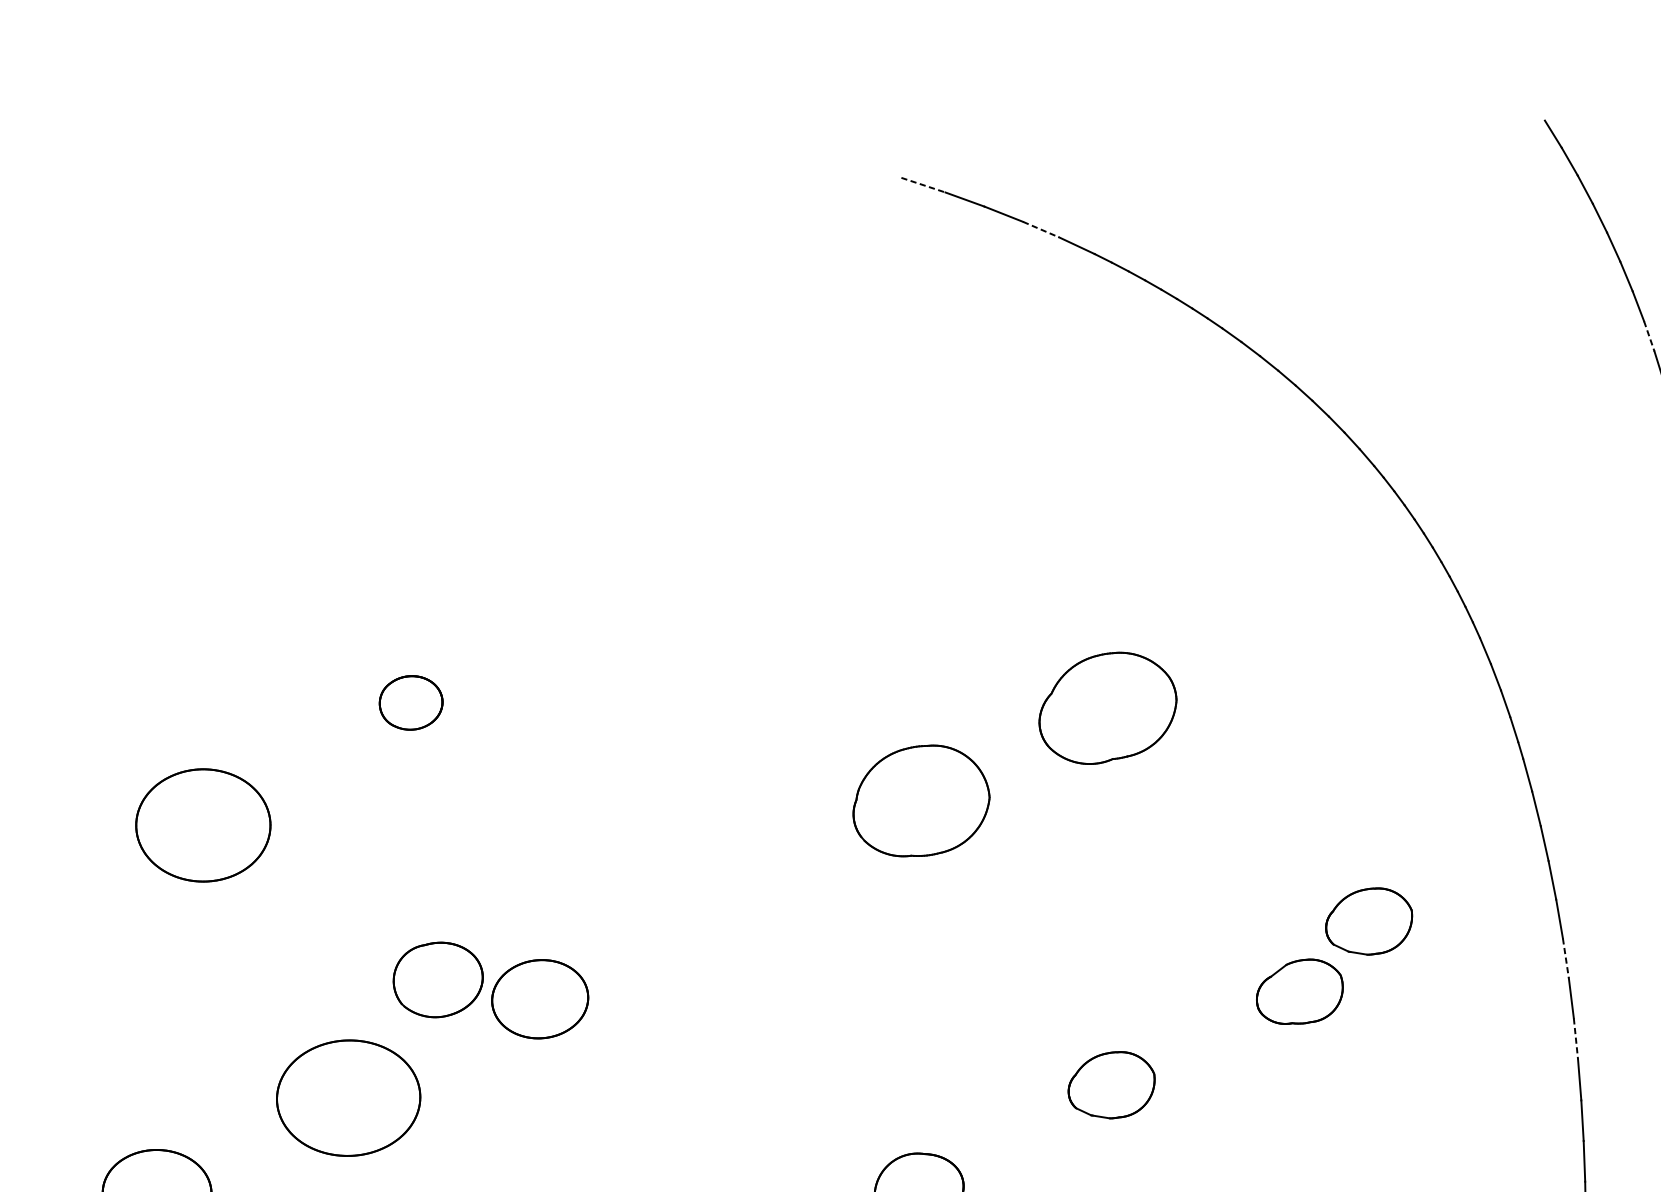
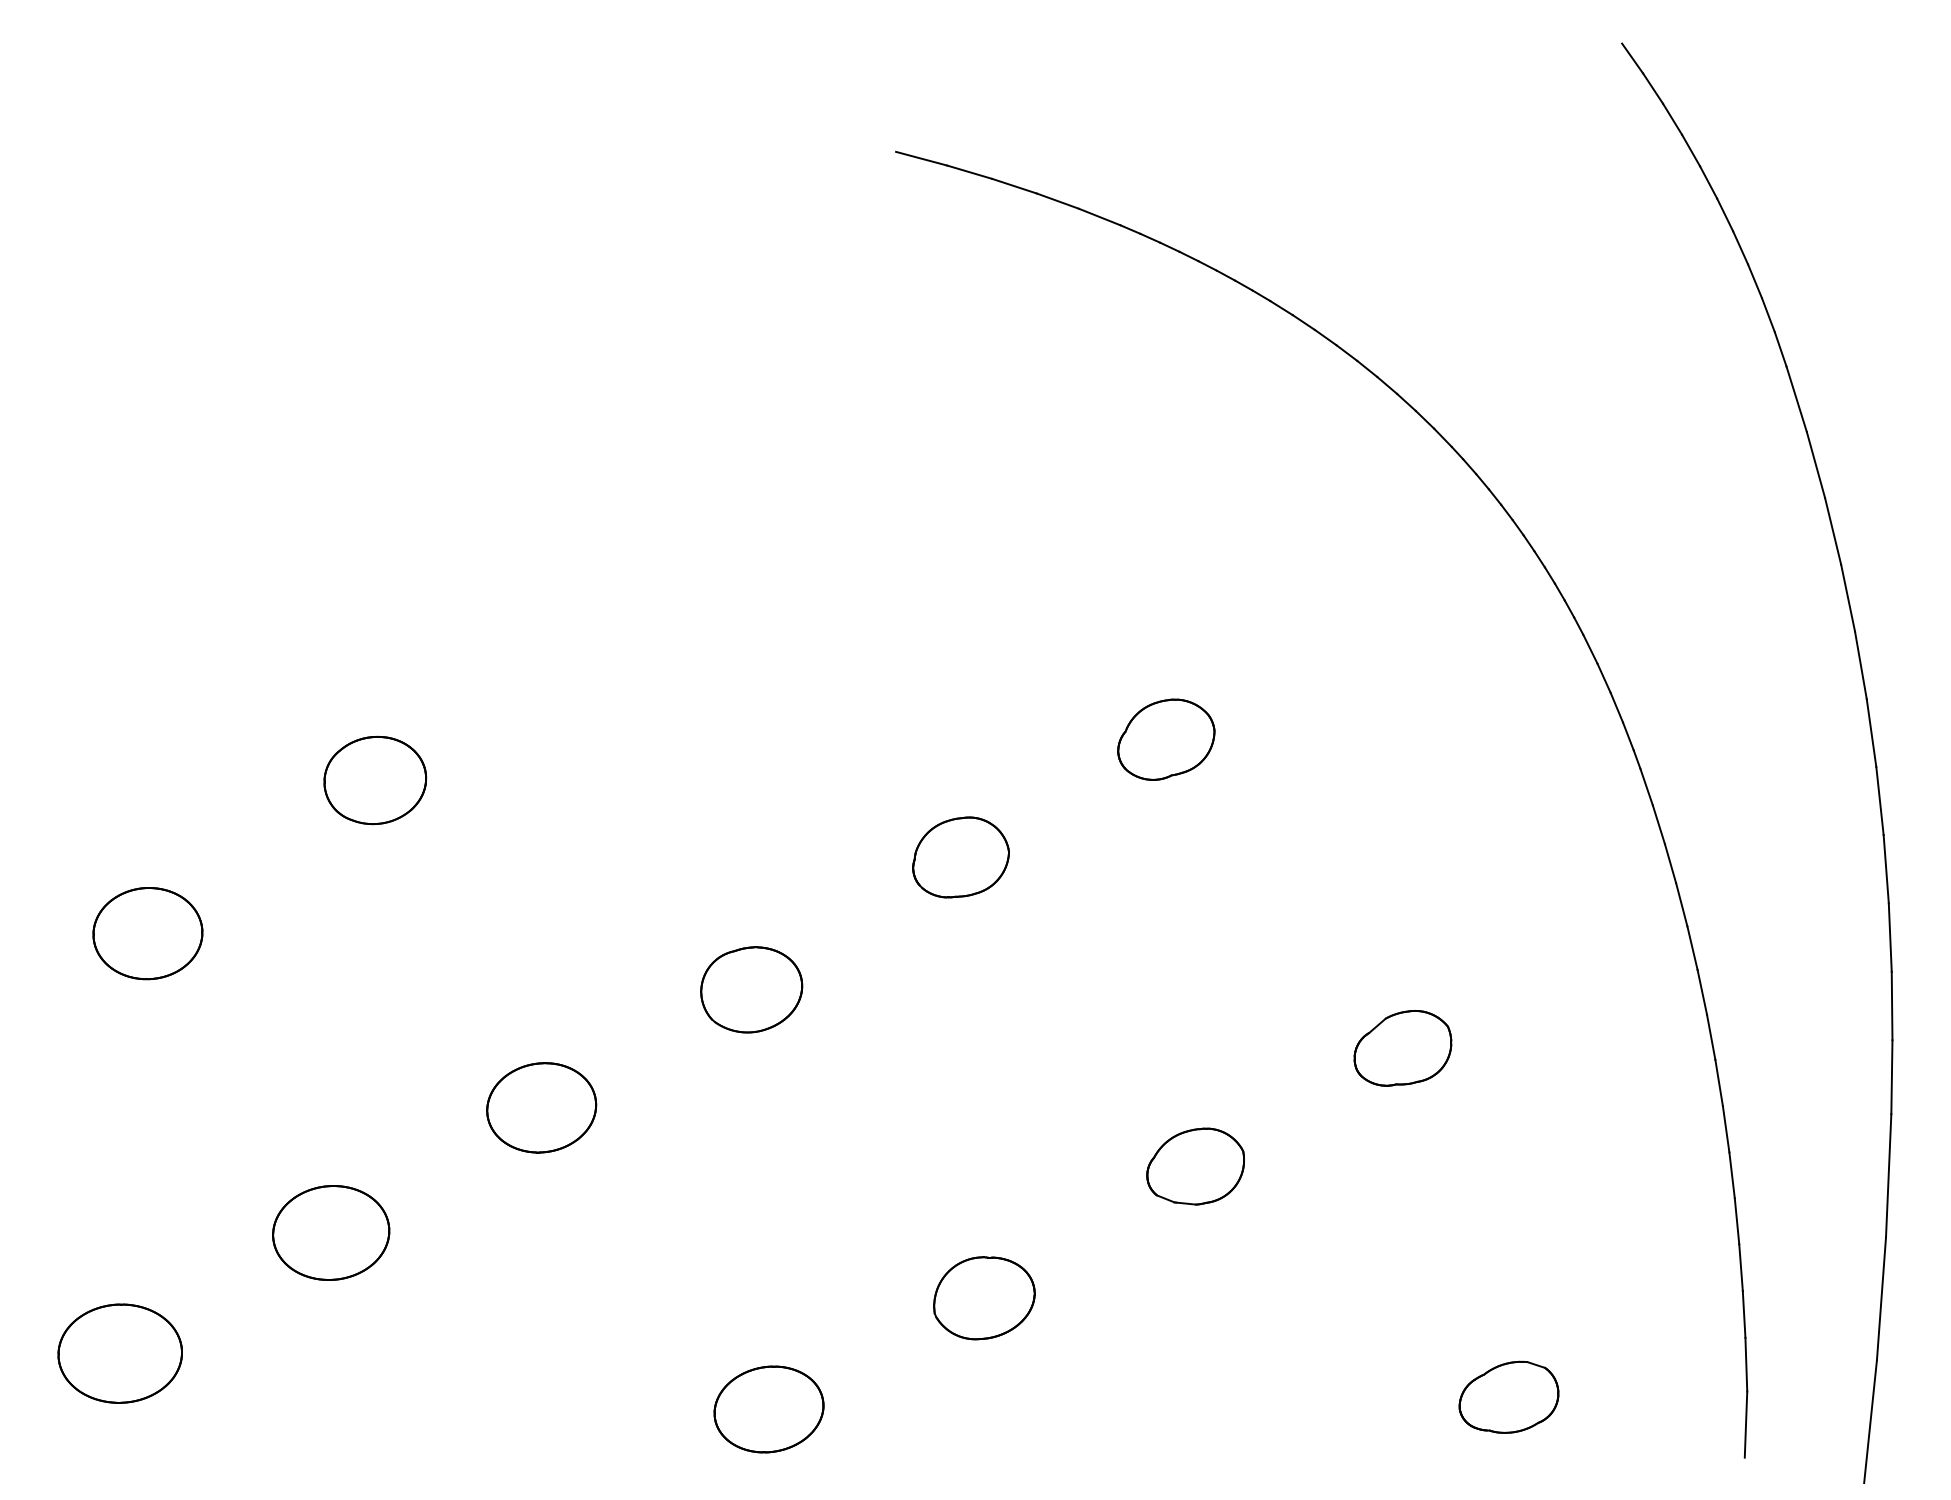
line: (924, 185) -> (922, 158), dashed -> solid
line: (1041, 229) -> (1058, 201), dashed -> solid
line: (1649, 336) -> (1755, 281), dashed -> solid
part: (411, 702) -> (375, 780), size x1.43
part: (1108, 708) -> (1166, 739), size x0.62
part: (921, 801) -> (960, 857), size x0.62
part: (202, 825) -> (147, 933), size x0.71
part: (1369, 921) -> (1476, 963), removed
line: (1566, 958) -> (1702, 992), dashed -> solid
part: (438, 979) -> (751, 989), moved
line: (1576, 1039) -> (1719, 1083), dashed -> solid
part: (349, 1097) -> (331, 1232), size x0.71

